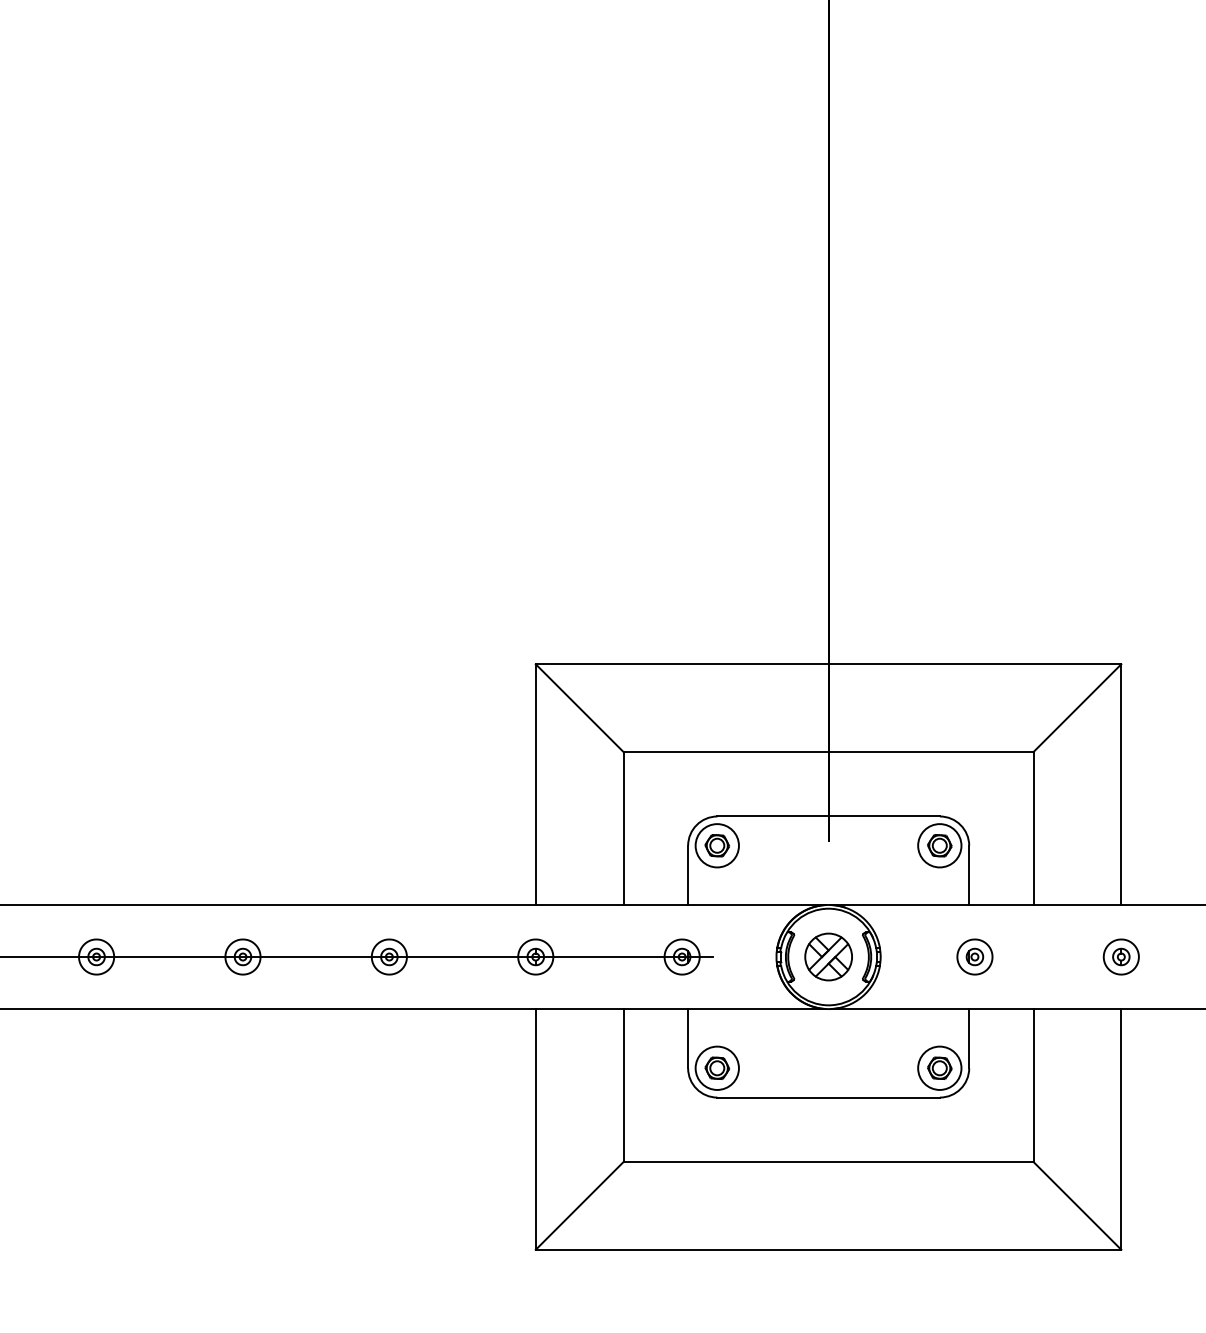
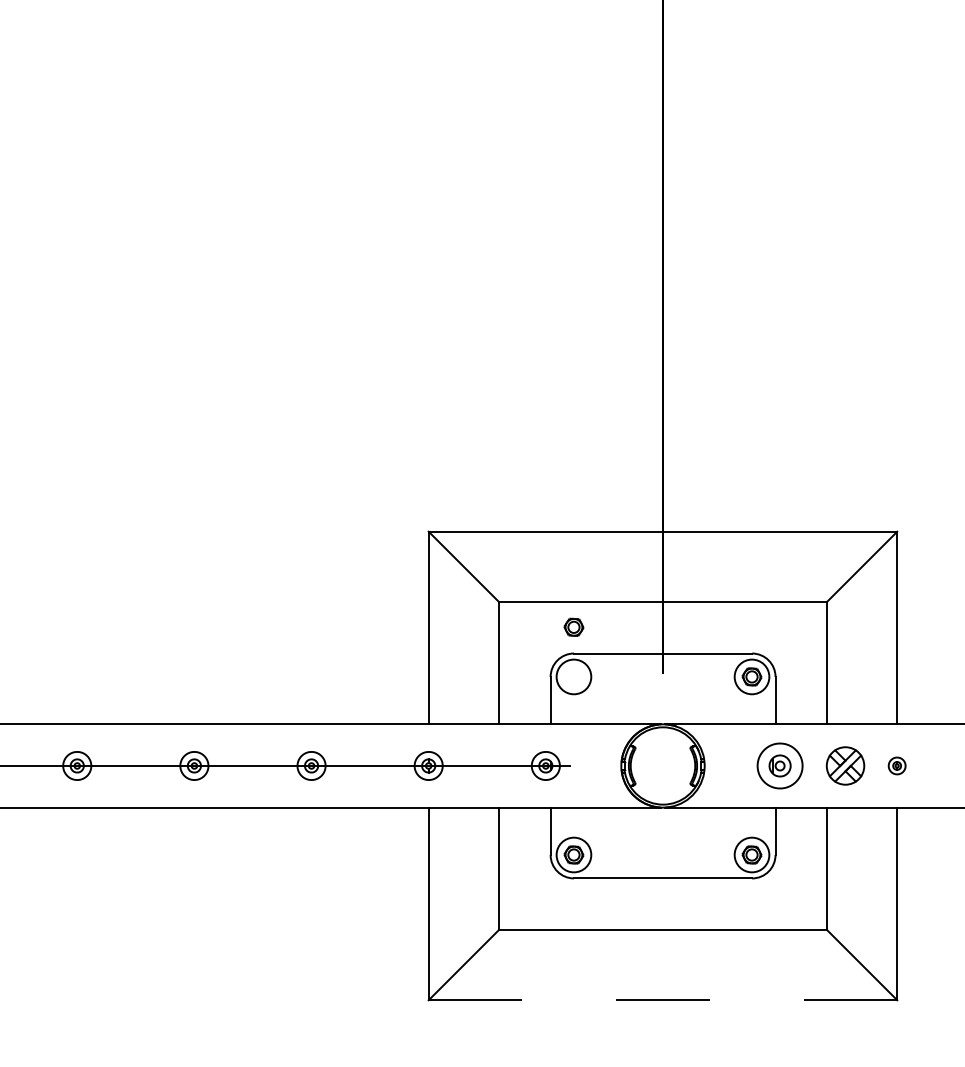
part: (716, 845) -> (573, 627), moved
part: (828, 956) -> (845, 765), moved
part: (974, 956) -> (779, 765), size x1.6
part: (1120, 956) -> (896, 765), size x0.6
line: (828, 1249) -> (662, 1000), solid -> dashed

